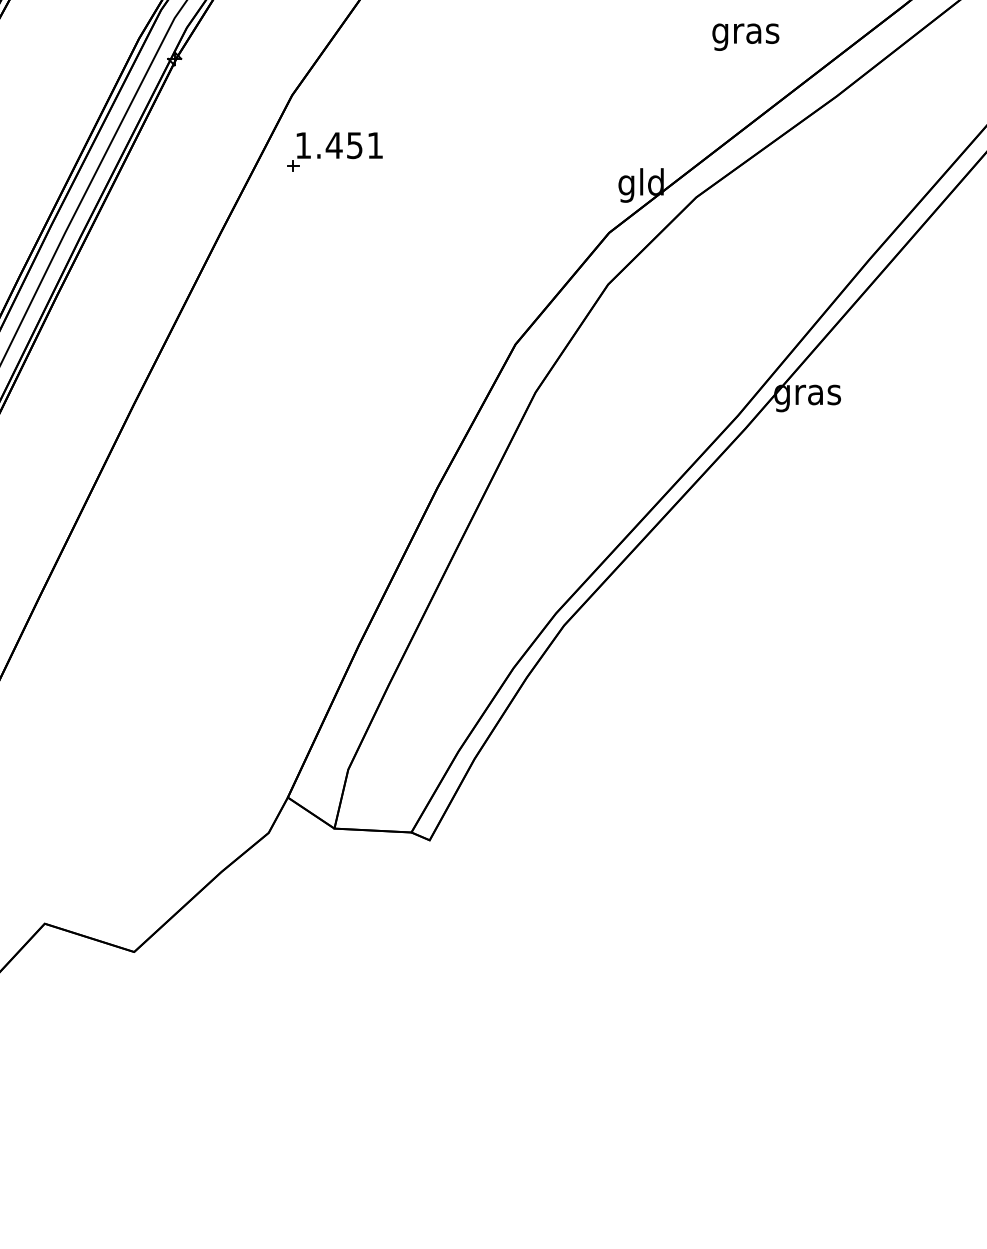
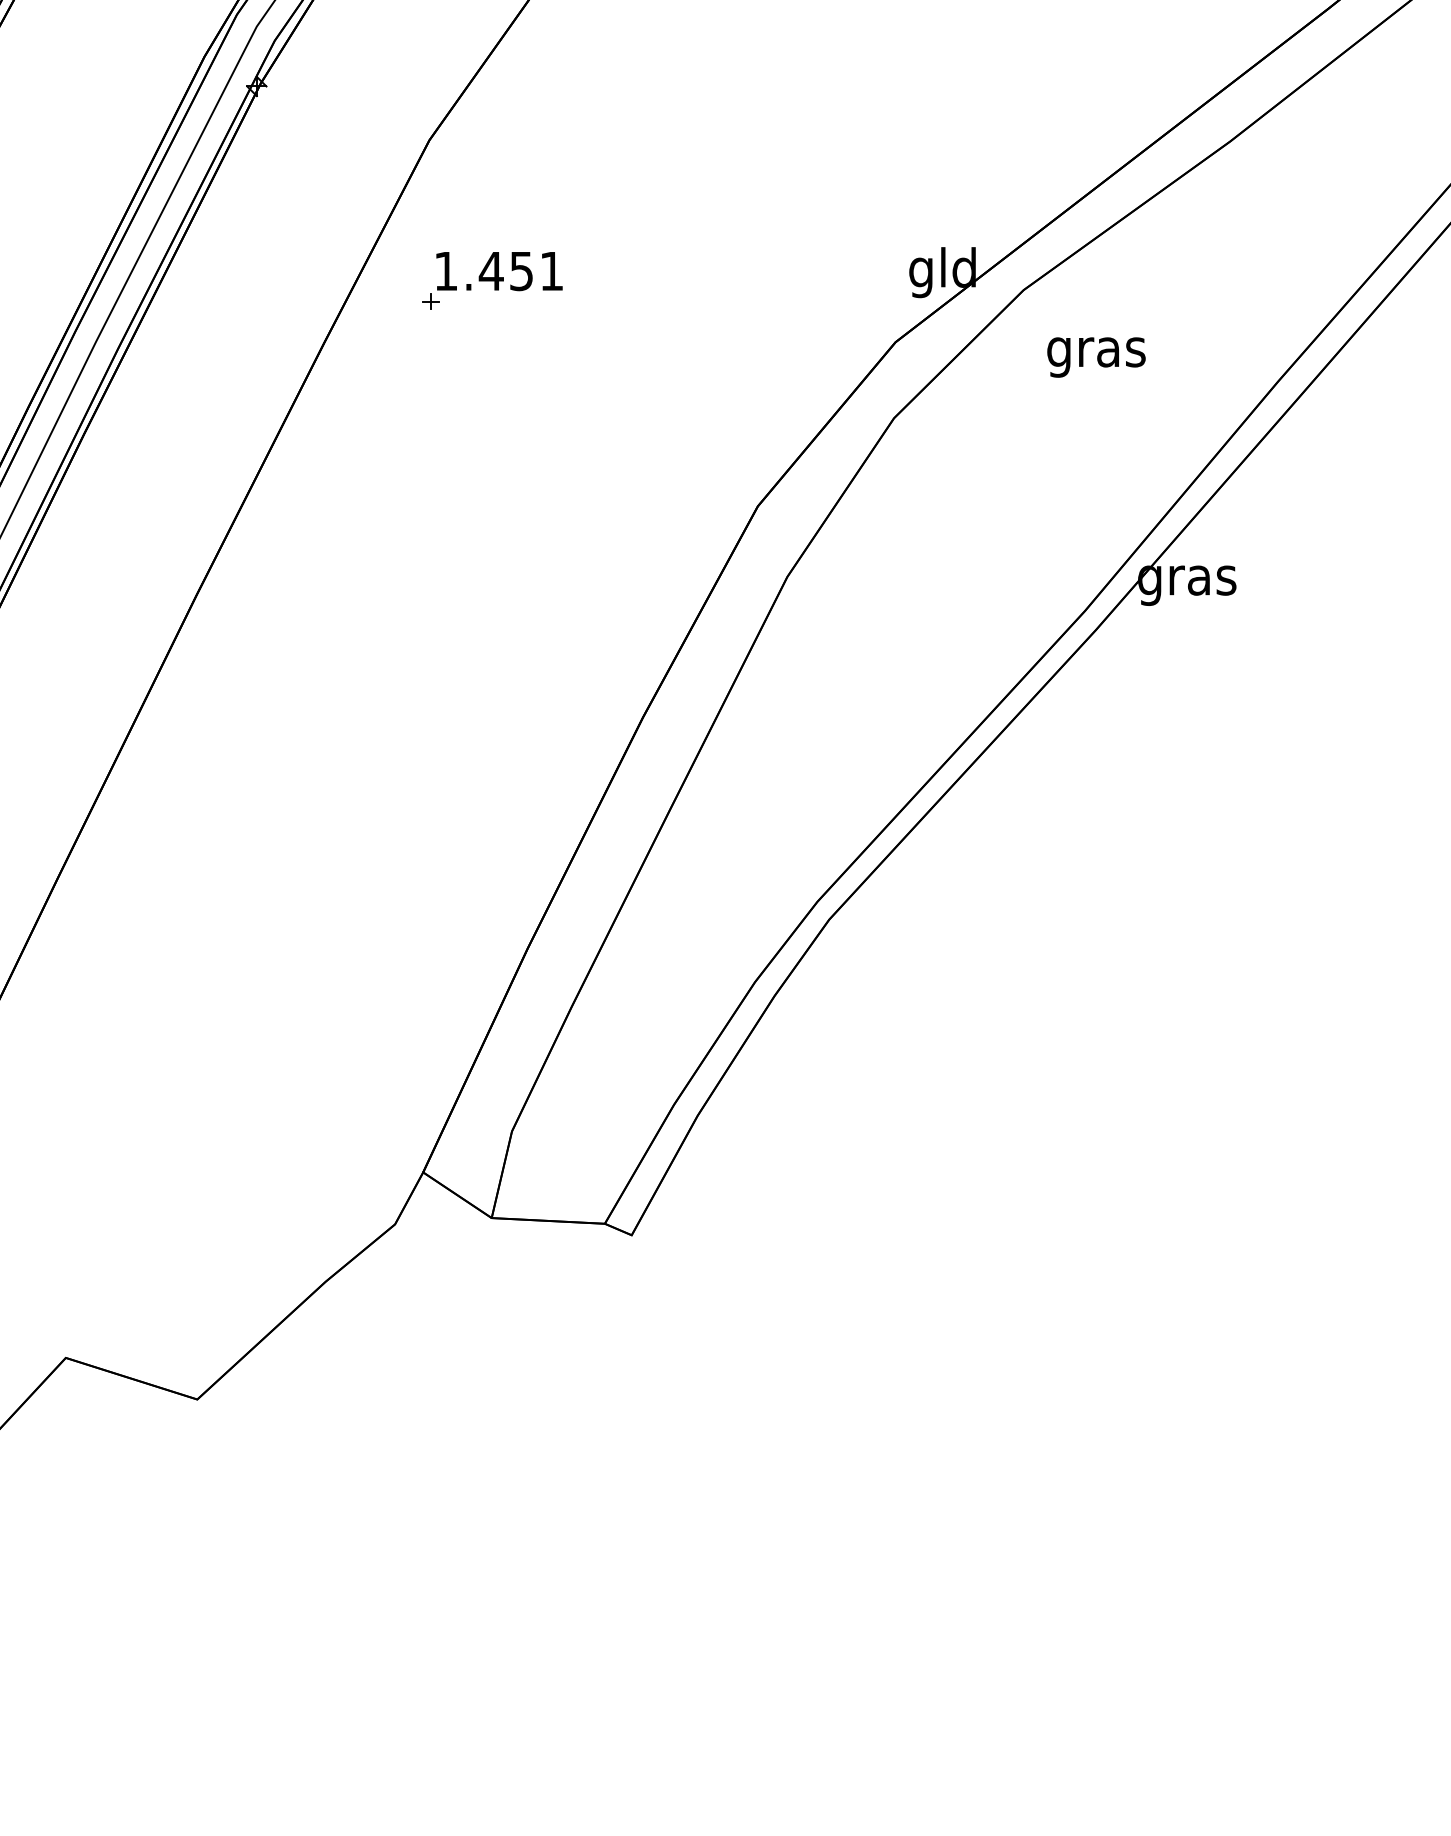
text: (745, 36) -> (1095, 356), moved
part: (334, 151) -> (491, 279), moved

